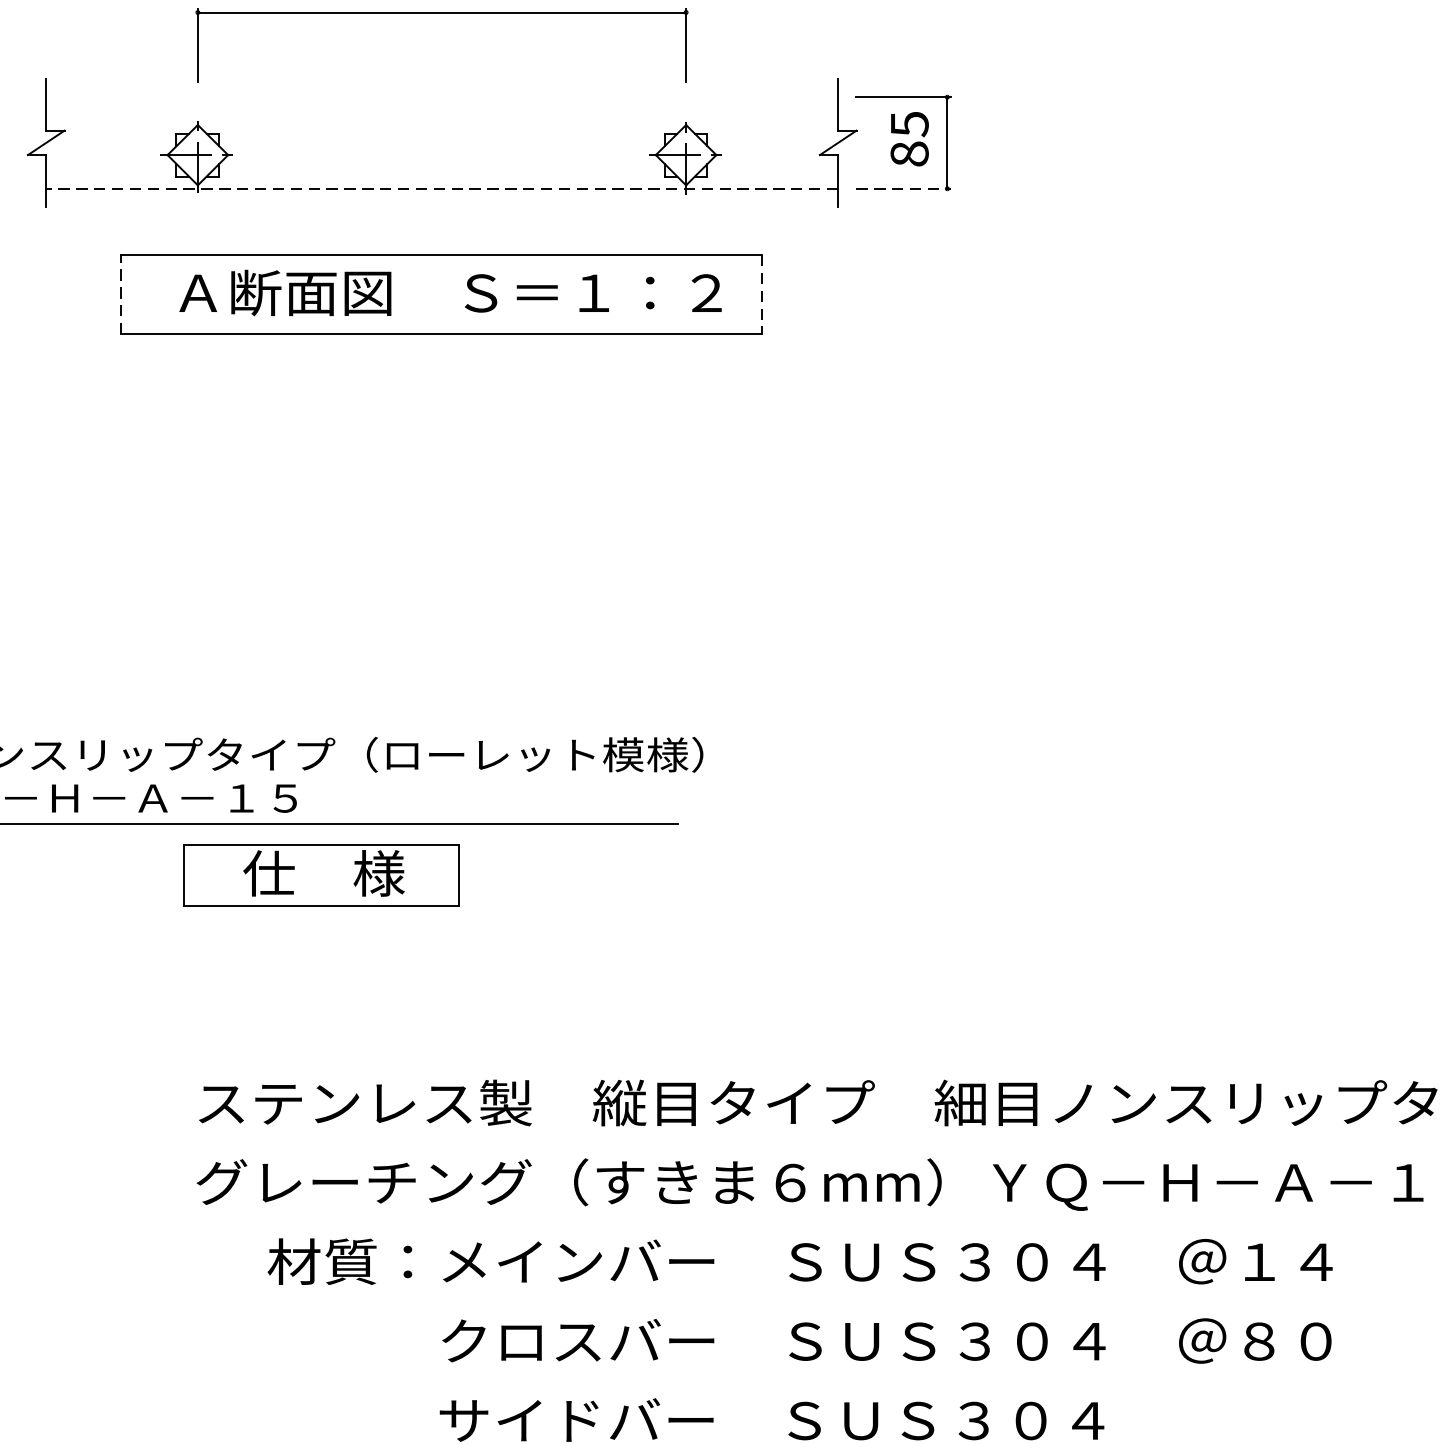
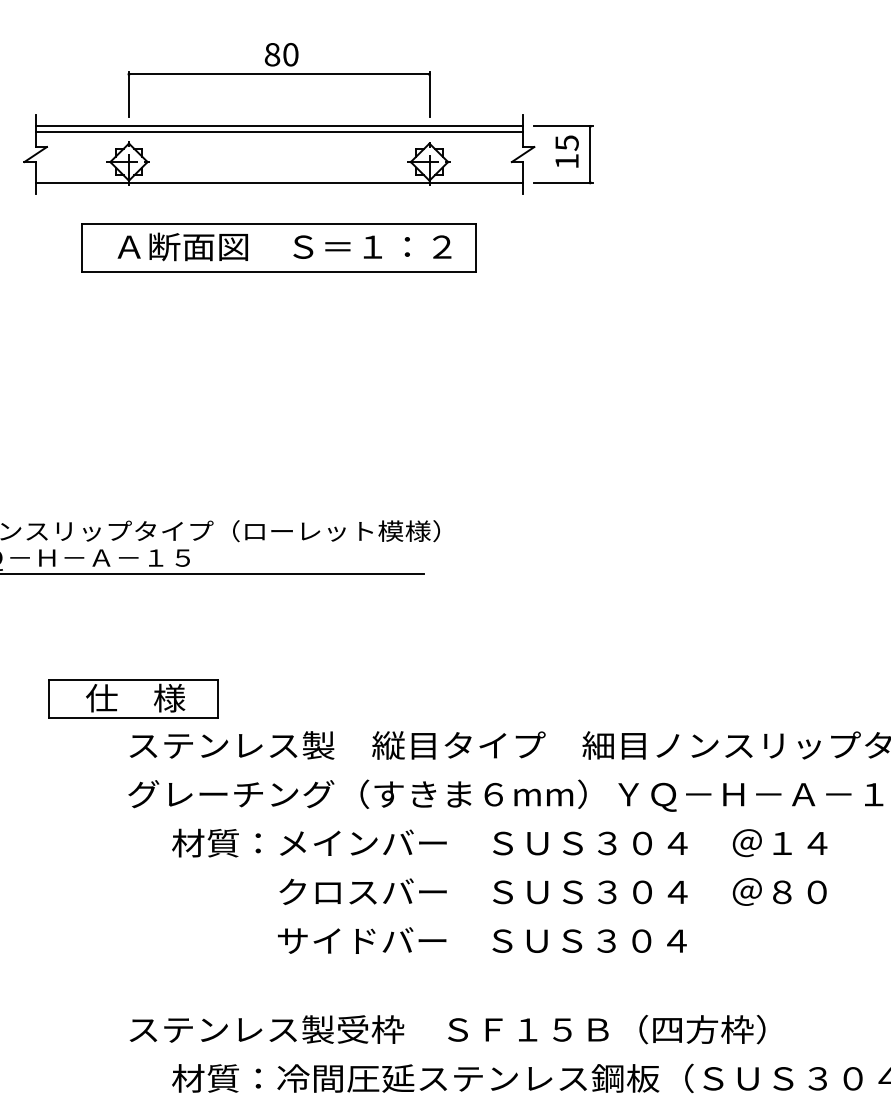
line: (442, 97) -> (279, 126), added
line: (442, 105) -> (279, 131), added
text: (908, 152) -> (566, 160), 85 -> 15
line: (442, 188) -> (279, 182), dashed -> solid
line: (903, 188) -> (563, 182), dashed -> solid
line: (120, 293) -> (81, 247), dashed -> solid
line: (762, 295) -> (476, 248), dashed -> solid
part: (320, 873) -> (133, 698), moved

